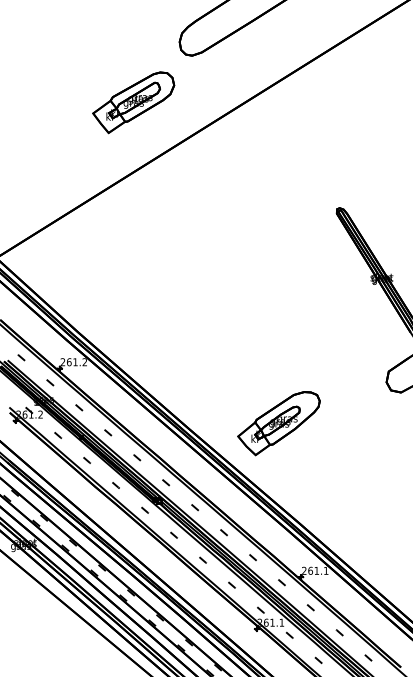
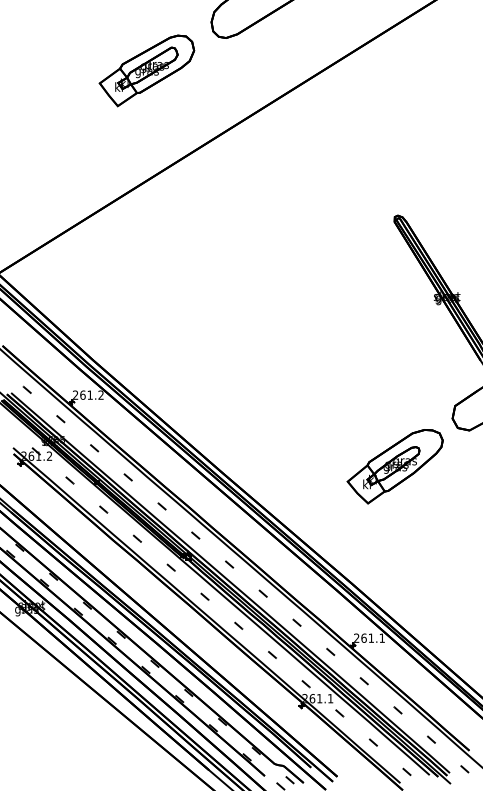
part: (133, 102) -> (146, 70), moved
part: (278, 423) -> (394, 466), moved

